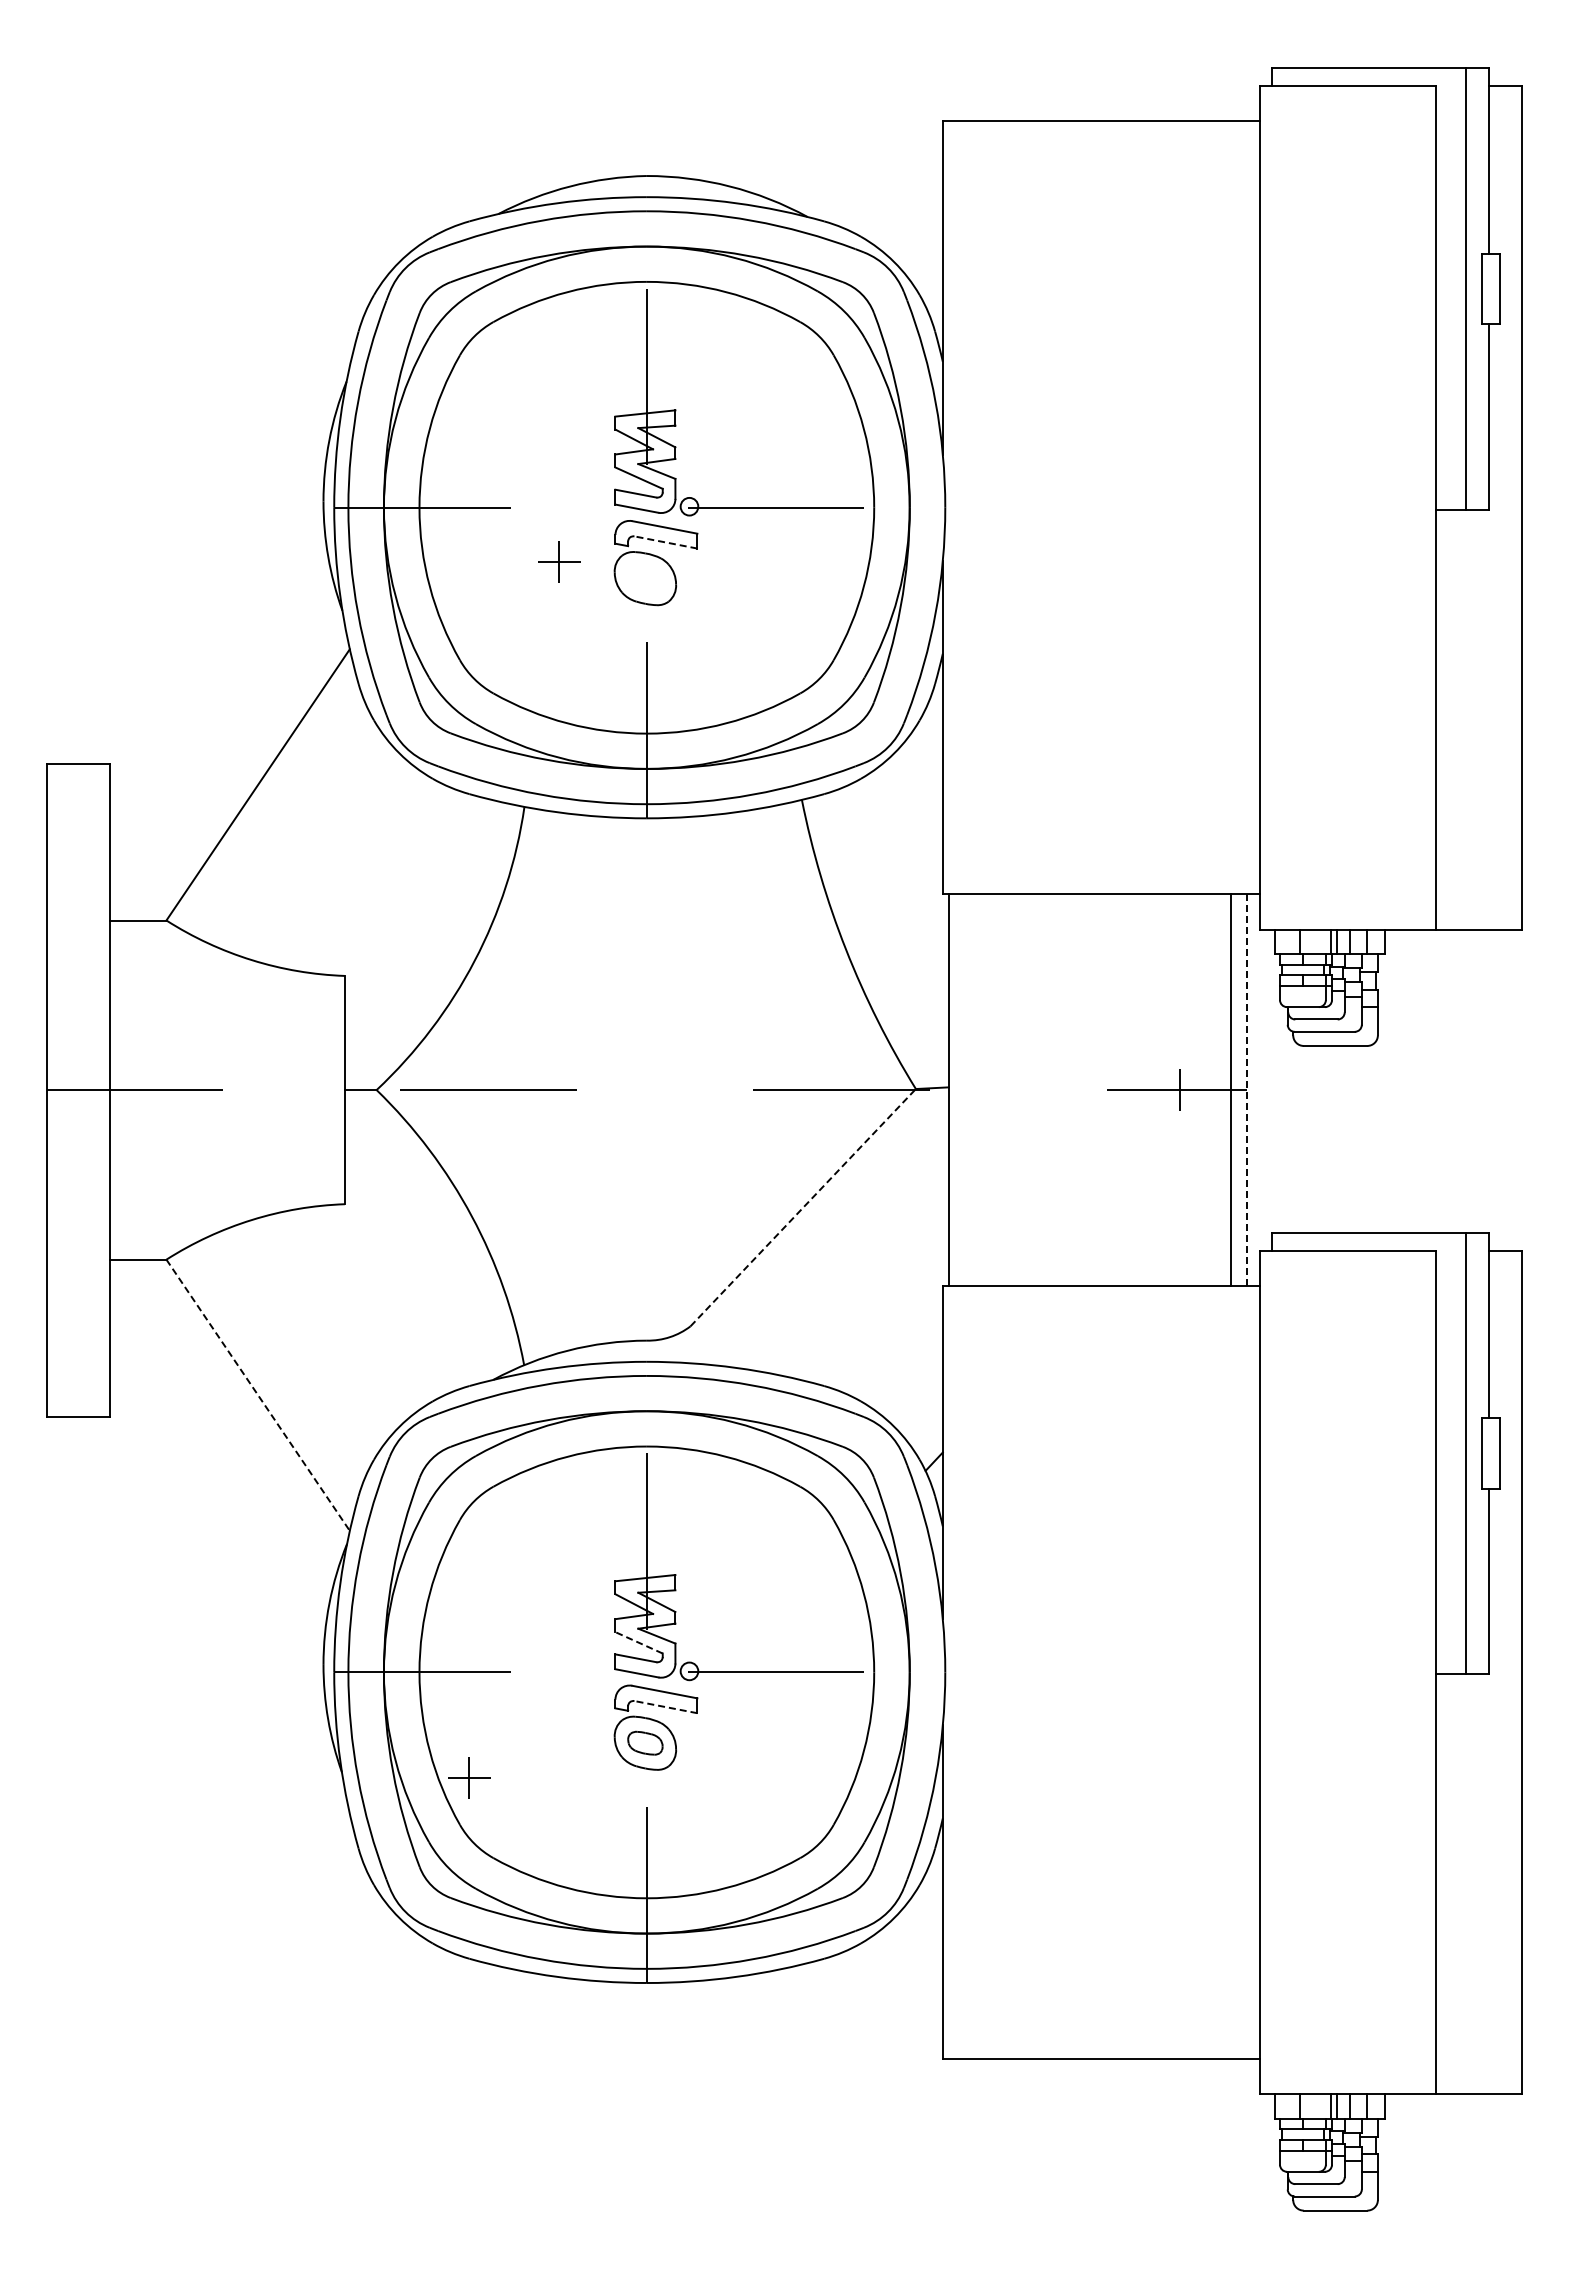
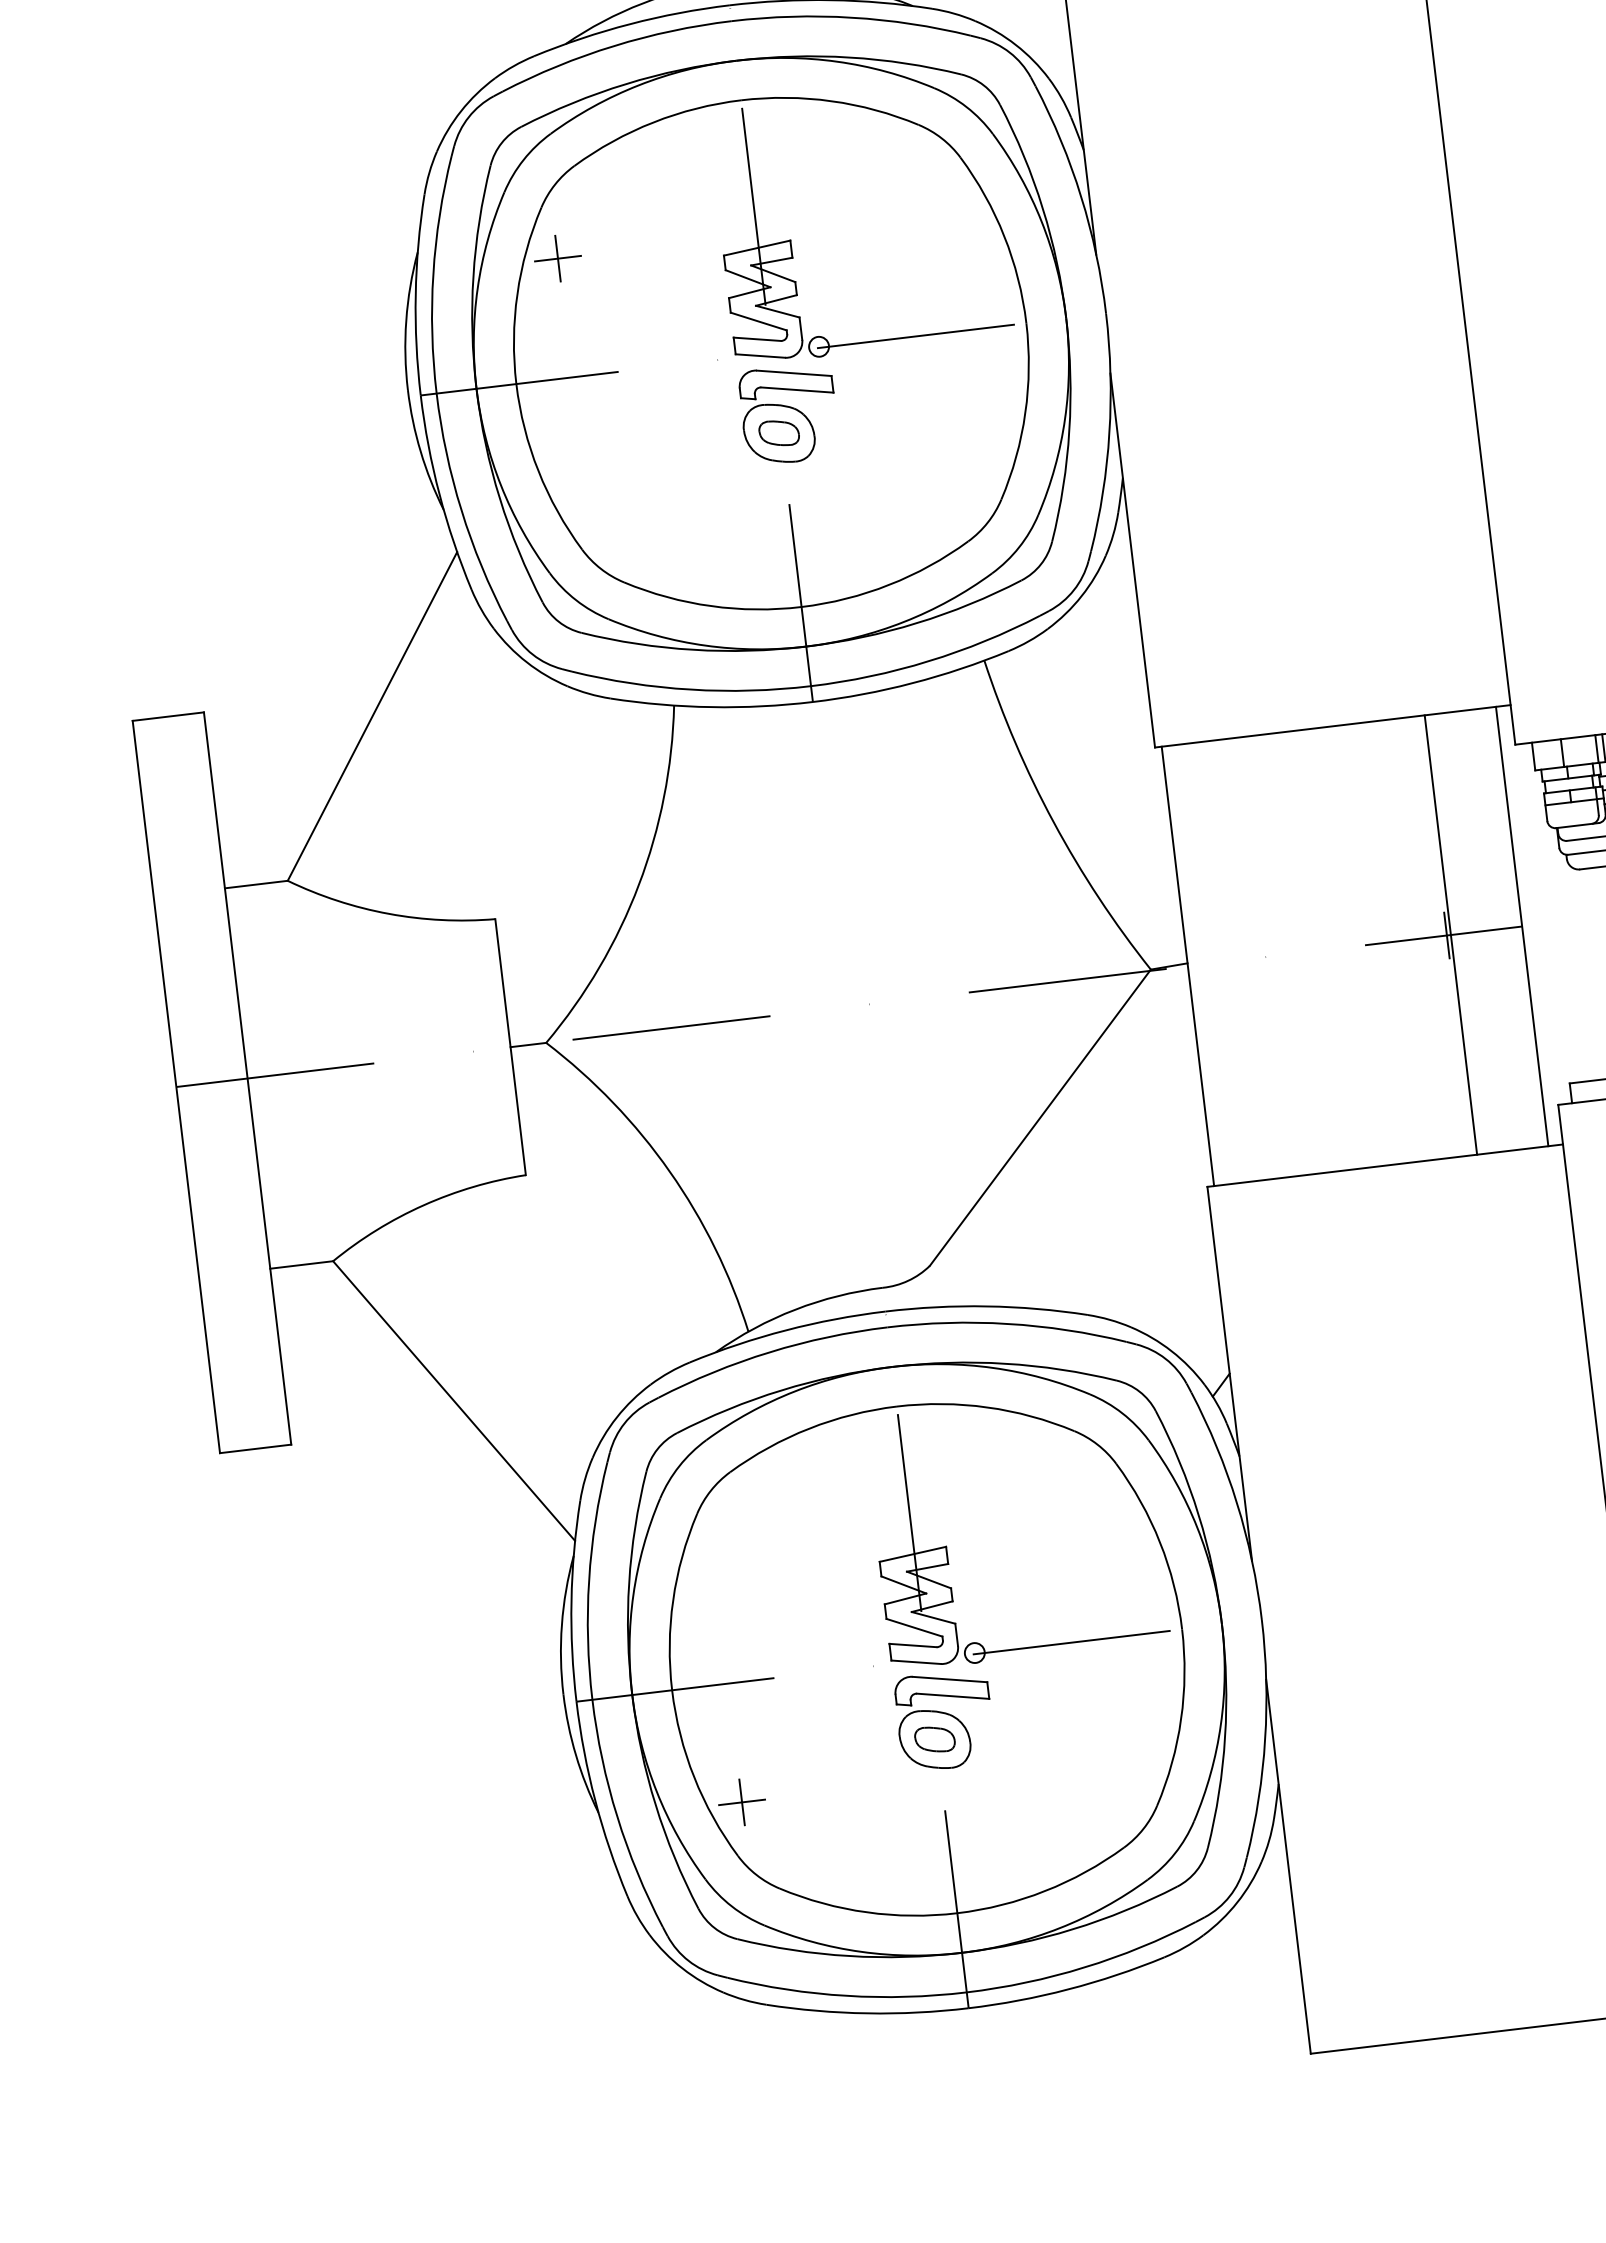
line: (665, 542) -> (796, 390), dashed -> solid
part: (559, 561) -> (558, 258), moved
part: (645, 578) -> (779, 433), added
line: (1231, 1089) -> (1451, 934), moved
line: (1246, 1090) -> (1521, 927), dashed -> solid
line: (803, 1207) -> (1040, 1117), dashed -> solid
line: (258, 1395) -> (454, 1401), dashed -> solid
line: (639, 1642) -> (914, 1627), dashed -> solid
line: (665, 1707) -> (952, 1696), dashed -> solid

